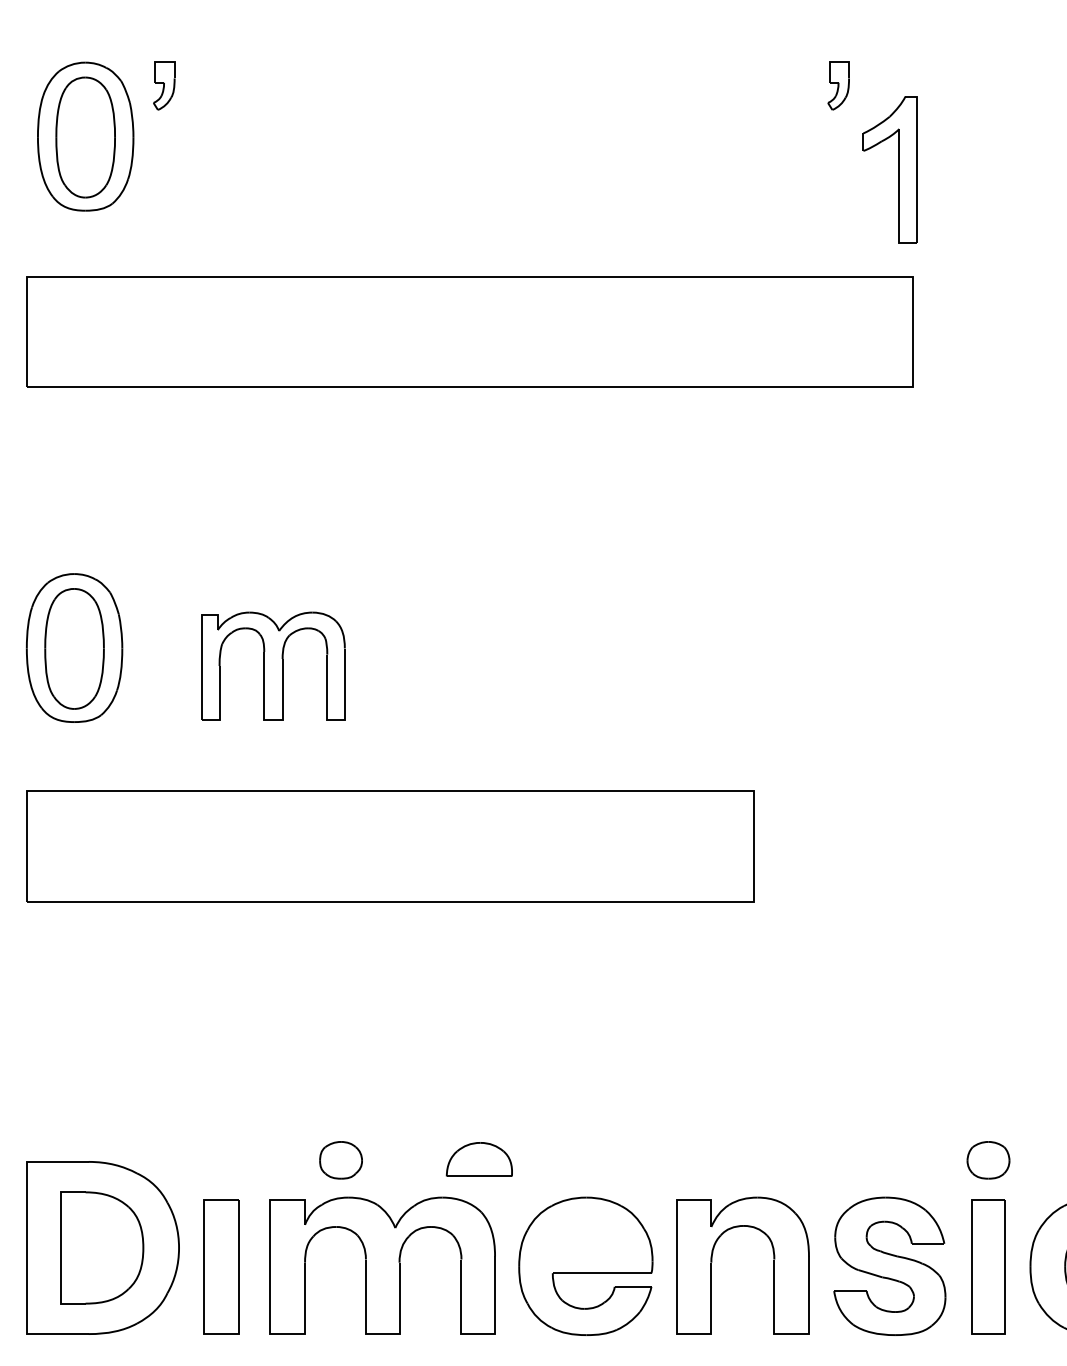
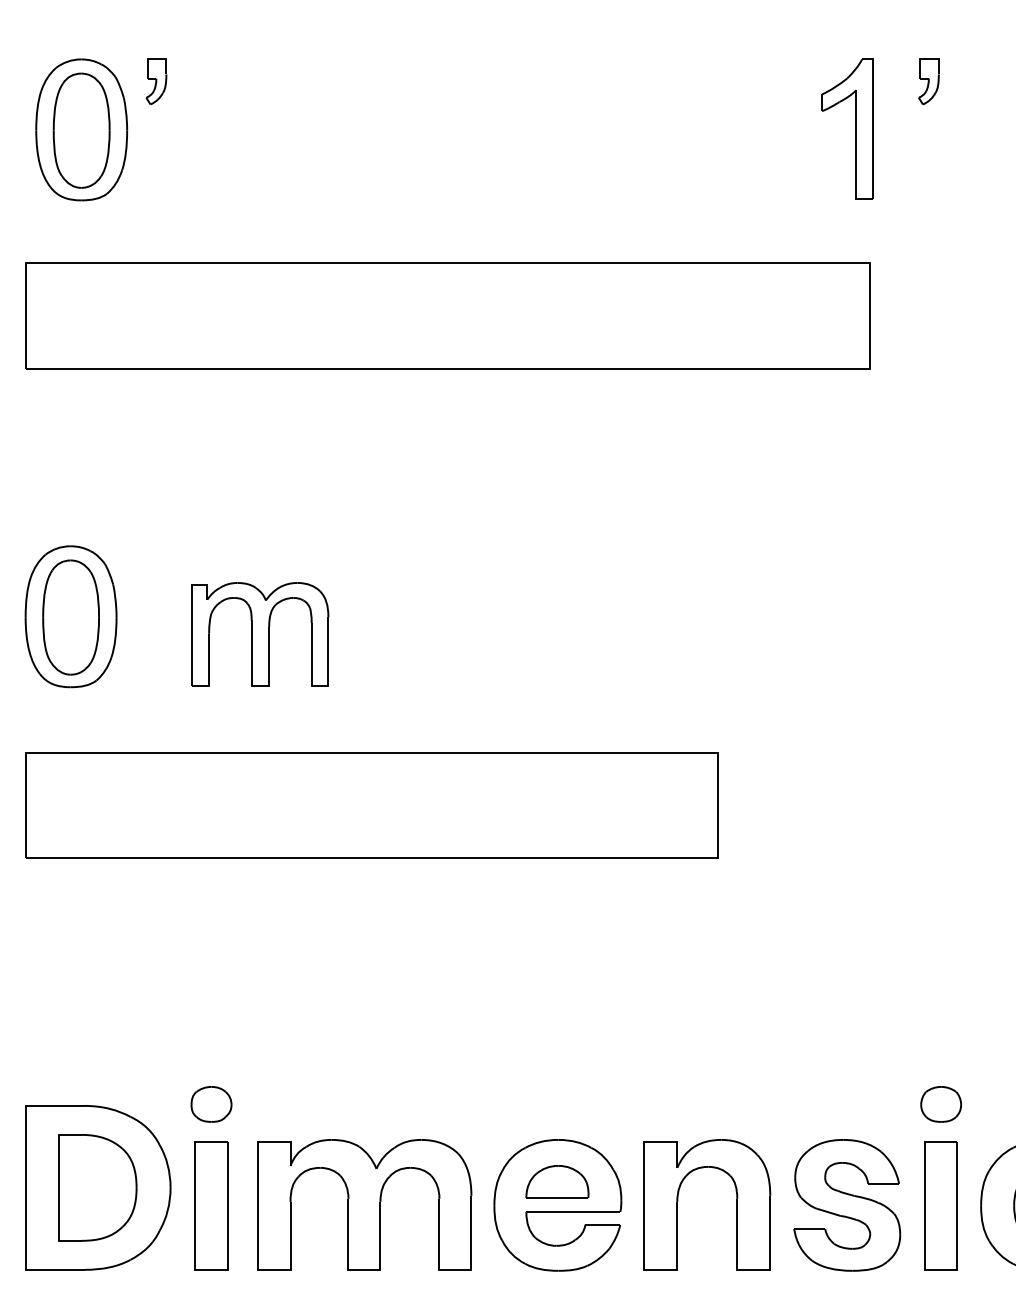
part: (838, 85) -> (928, 81), moved
part: (898, 169) -> (855, 128), moved
part: (478, 1159) -> (556, 1181), moved
part: (340, 1160) -> (210, 1104), moved

